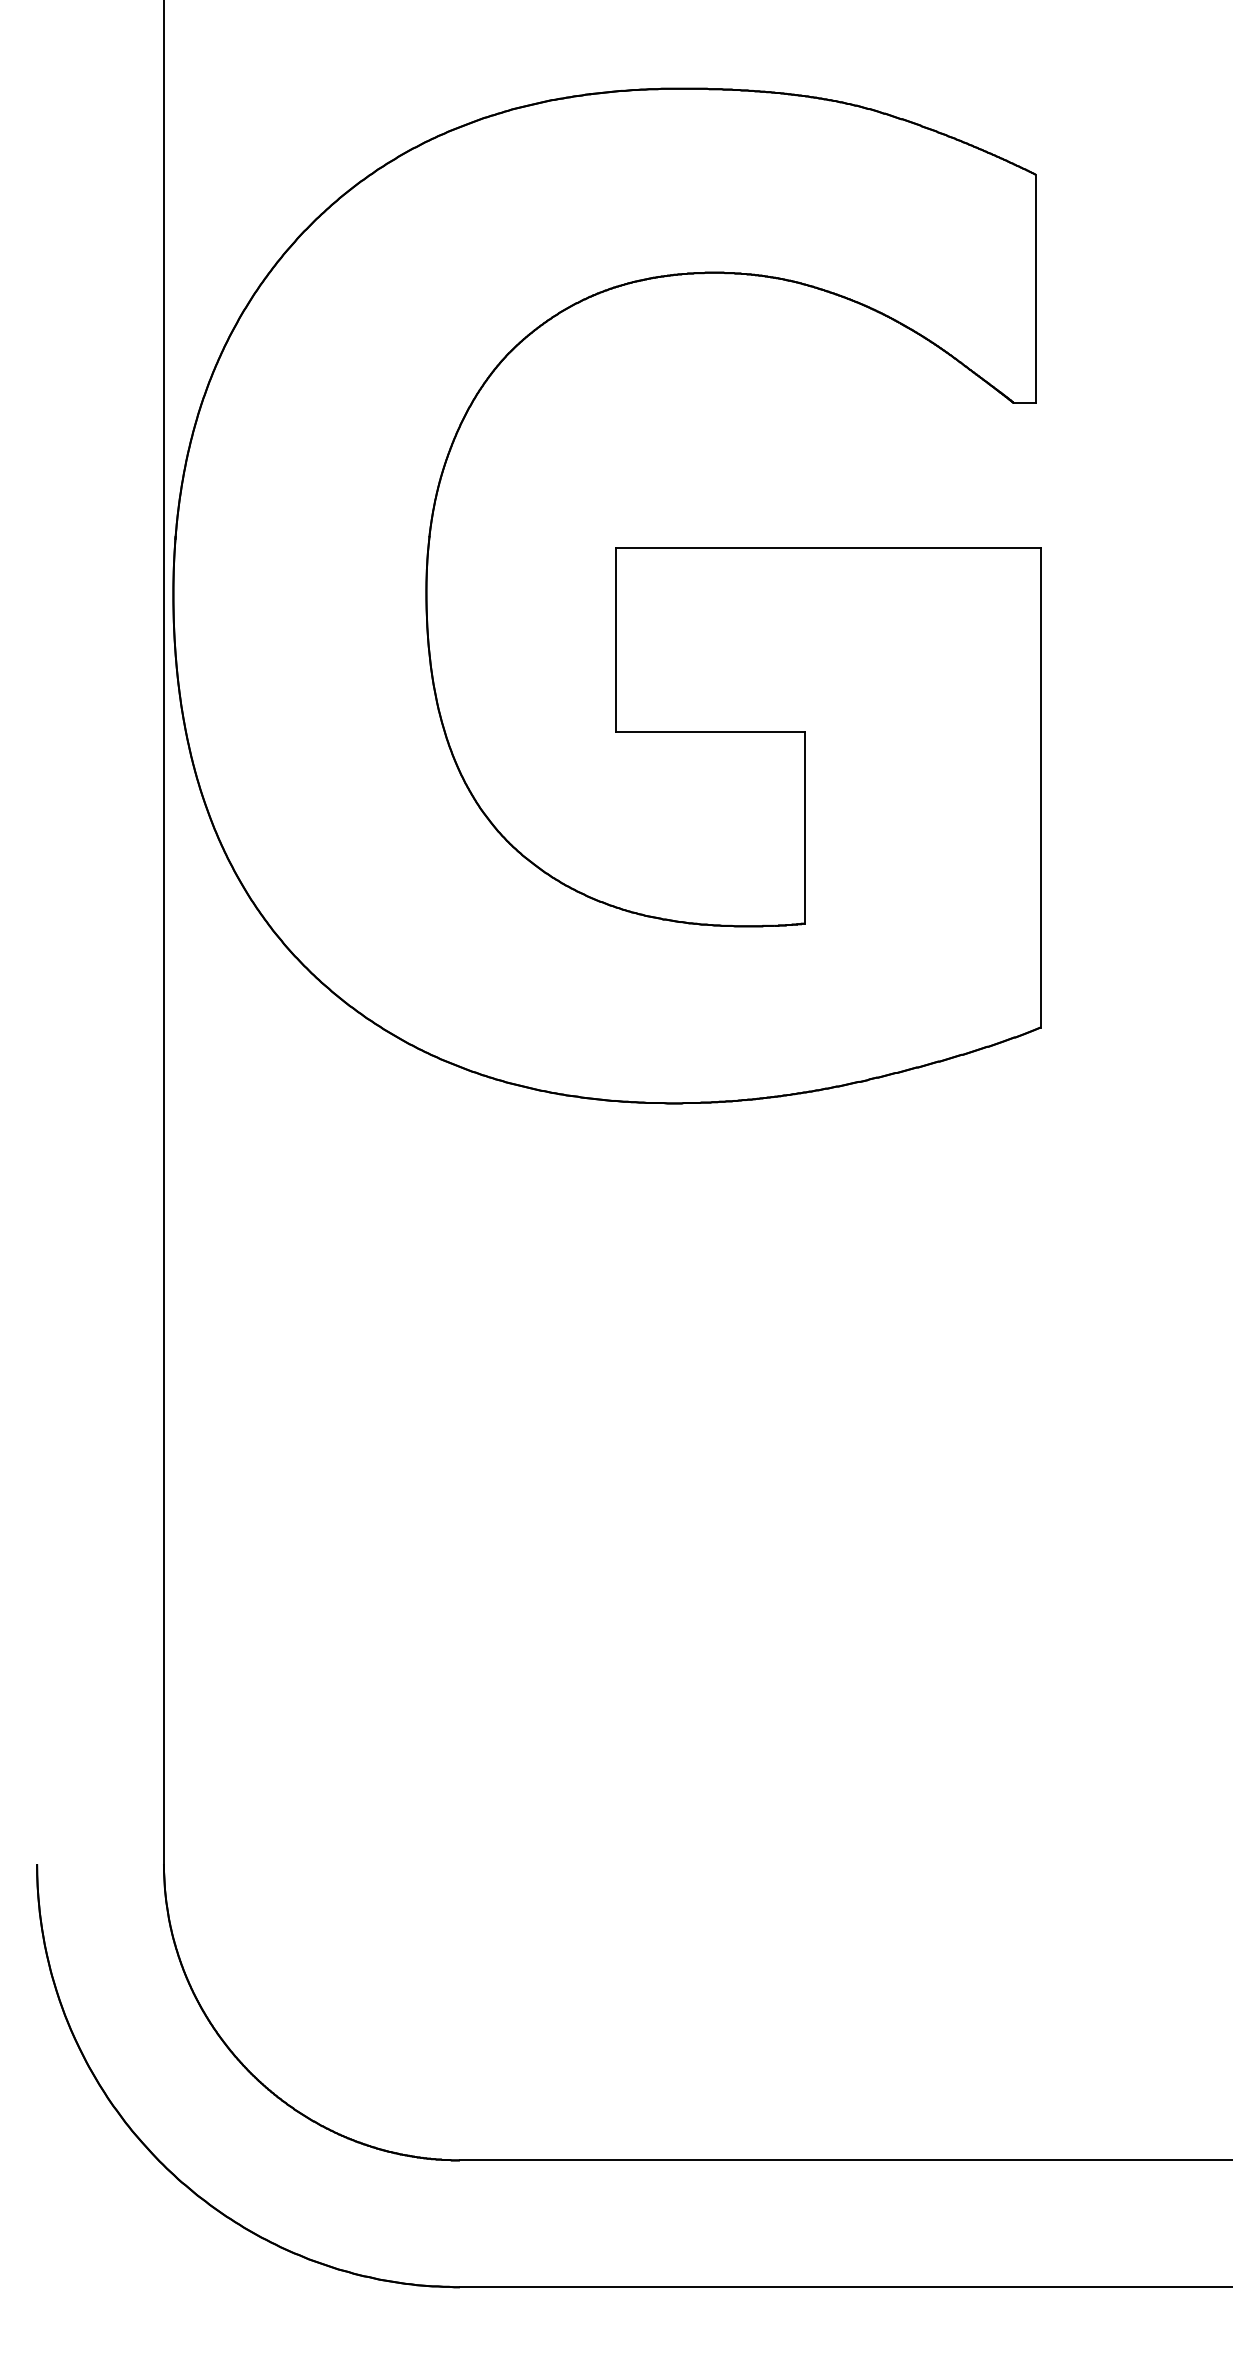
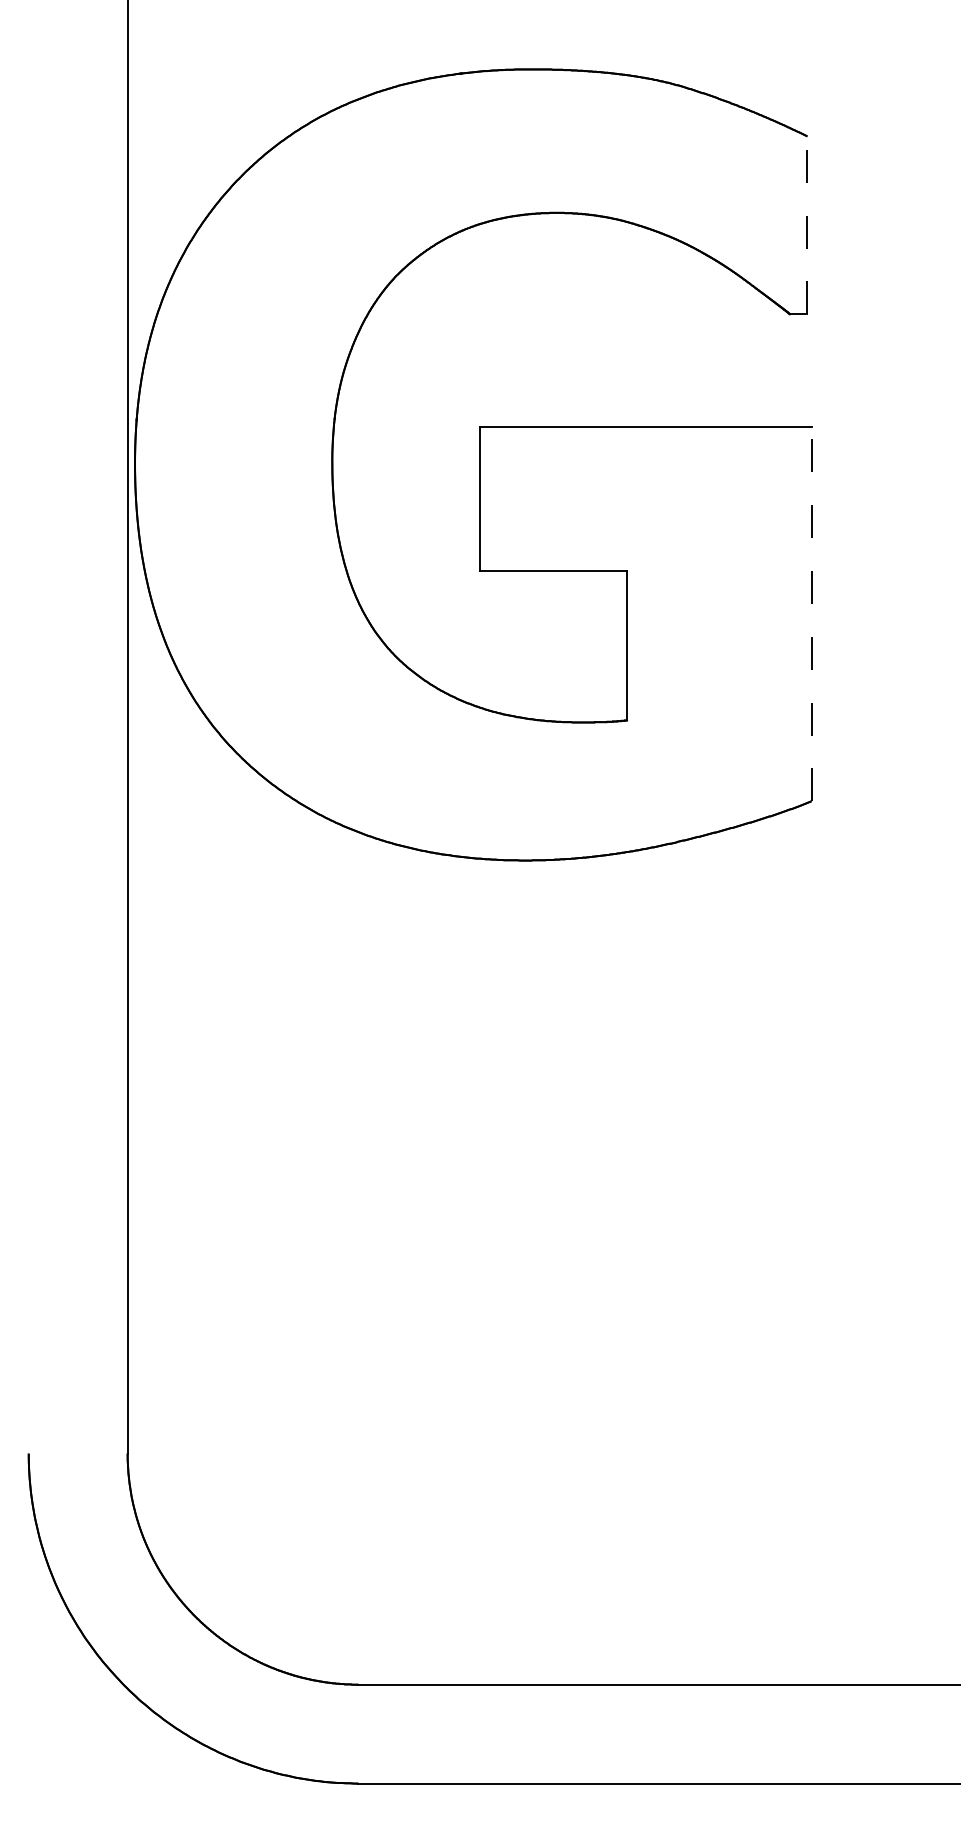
line: (1035, 288) -> (807, 225), solid -> dashed
line: (1041, 787) -> (811, 614), solid -> dashed

